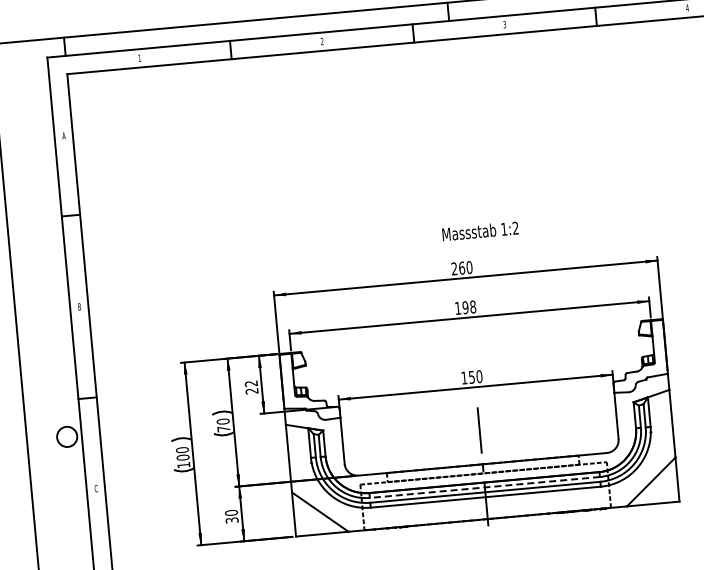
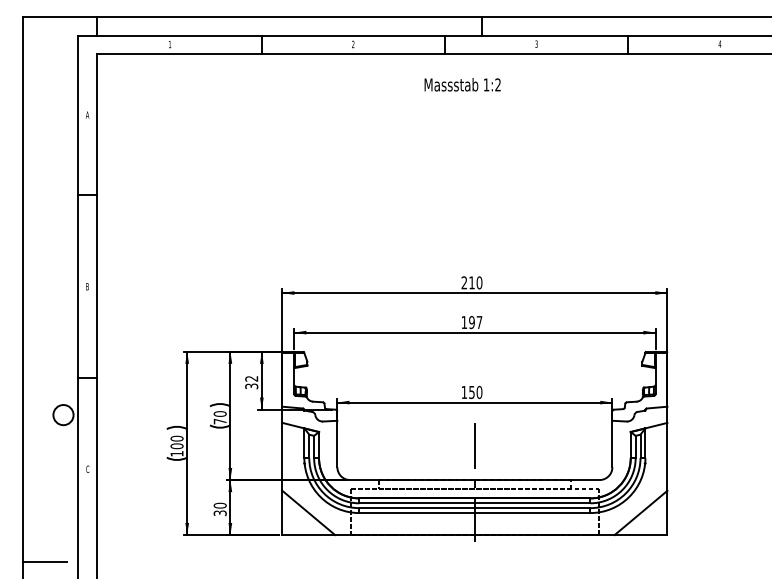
text: (480, 231) -> (462, 84), moved
text: (461, 267) -> (471, 282), 260 -> 210
text: (473, 306) -> (479, 322), 198 -> 197
text: (251, 391) -> (251, 386), 22 -> 32
line: (484, 487) -> (474, 503), dashed -> solid

